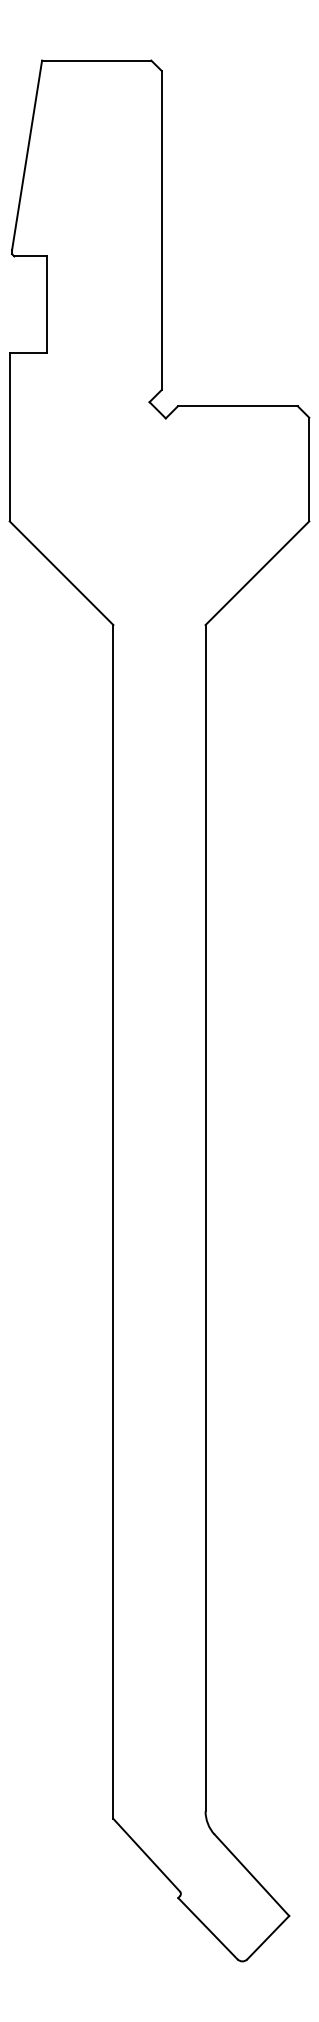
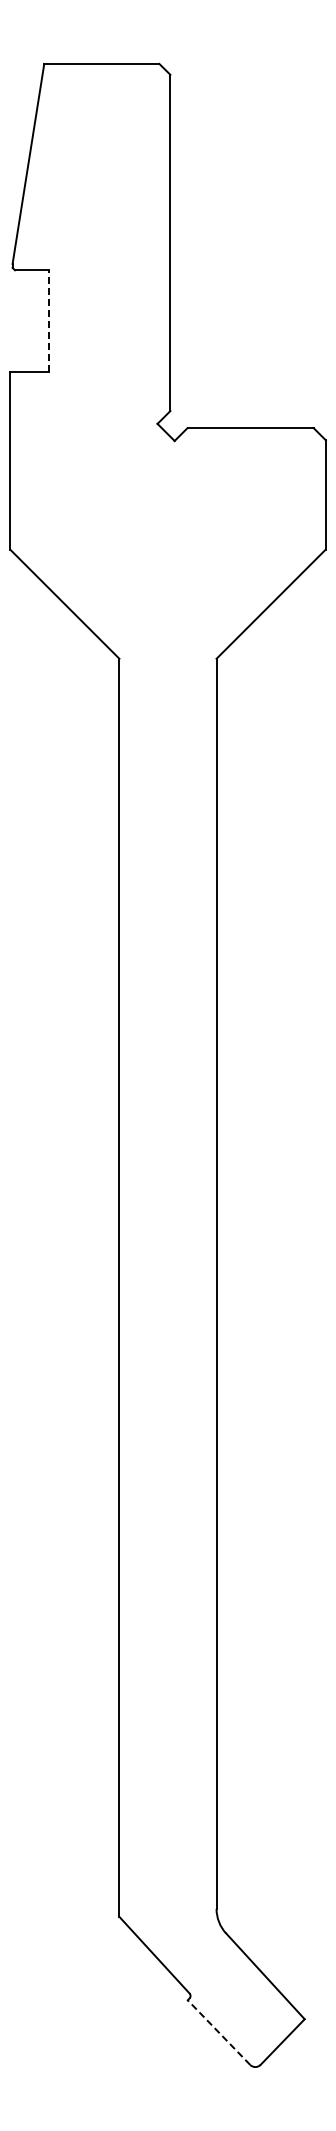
line: (47, 305) -> (49, 321), solid -> dashed
line: (207, 1928) -> (218, 2032), solid -> dashed

